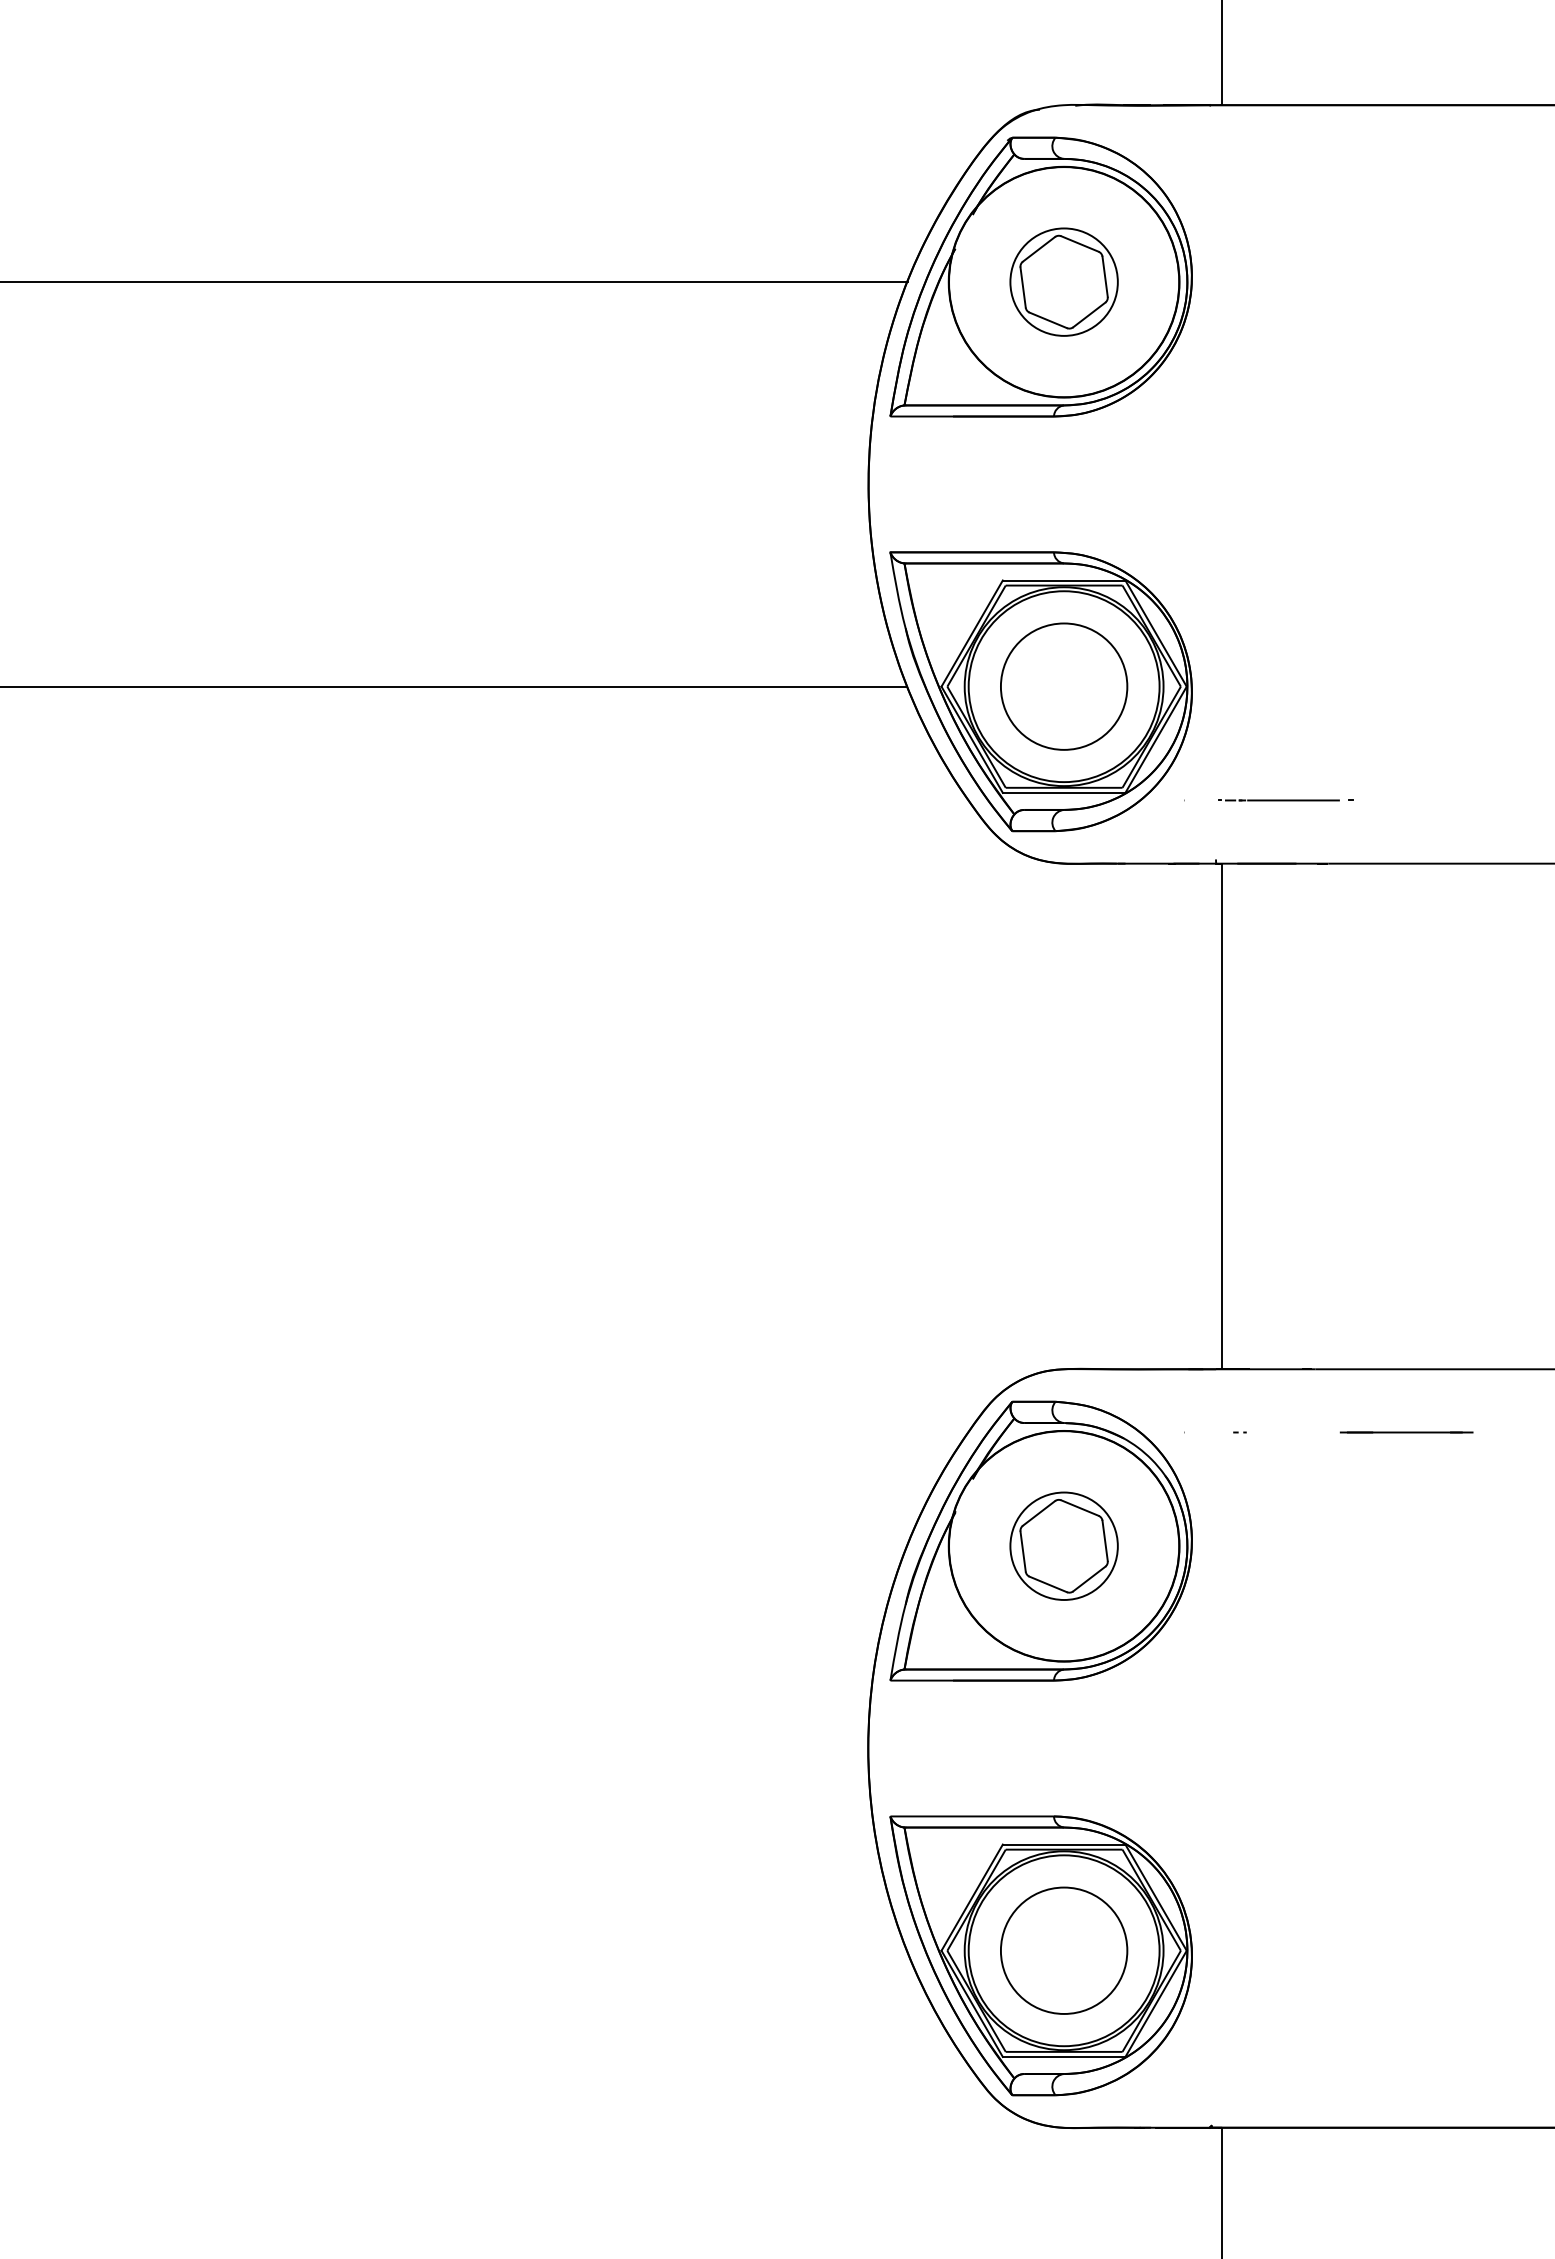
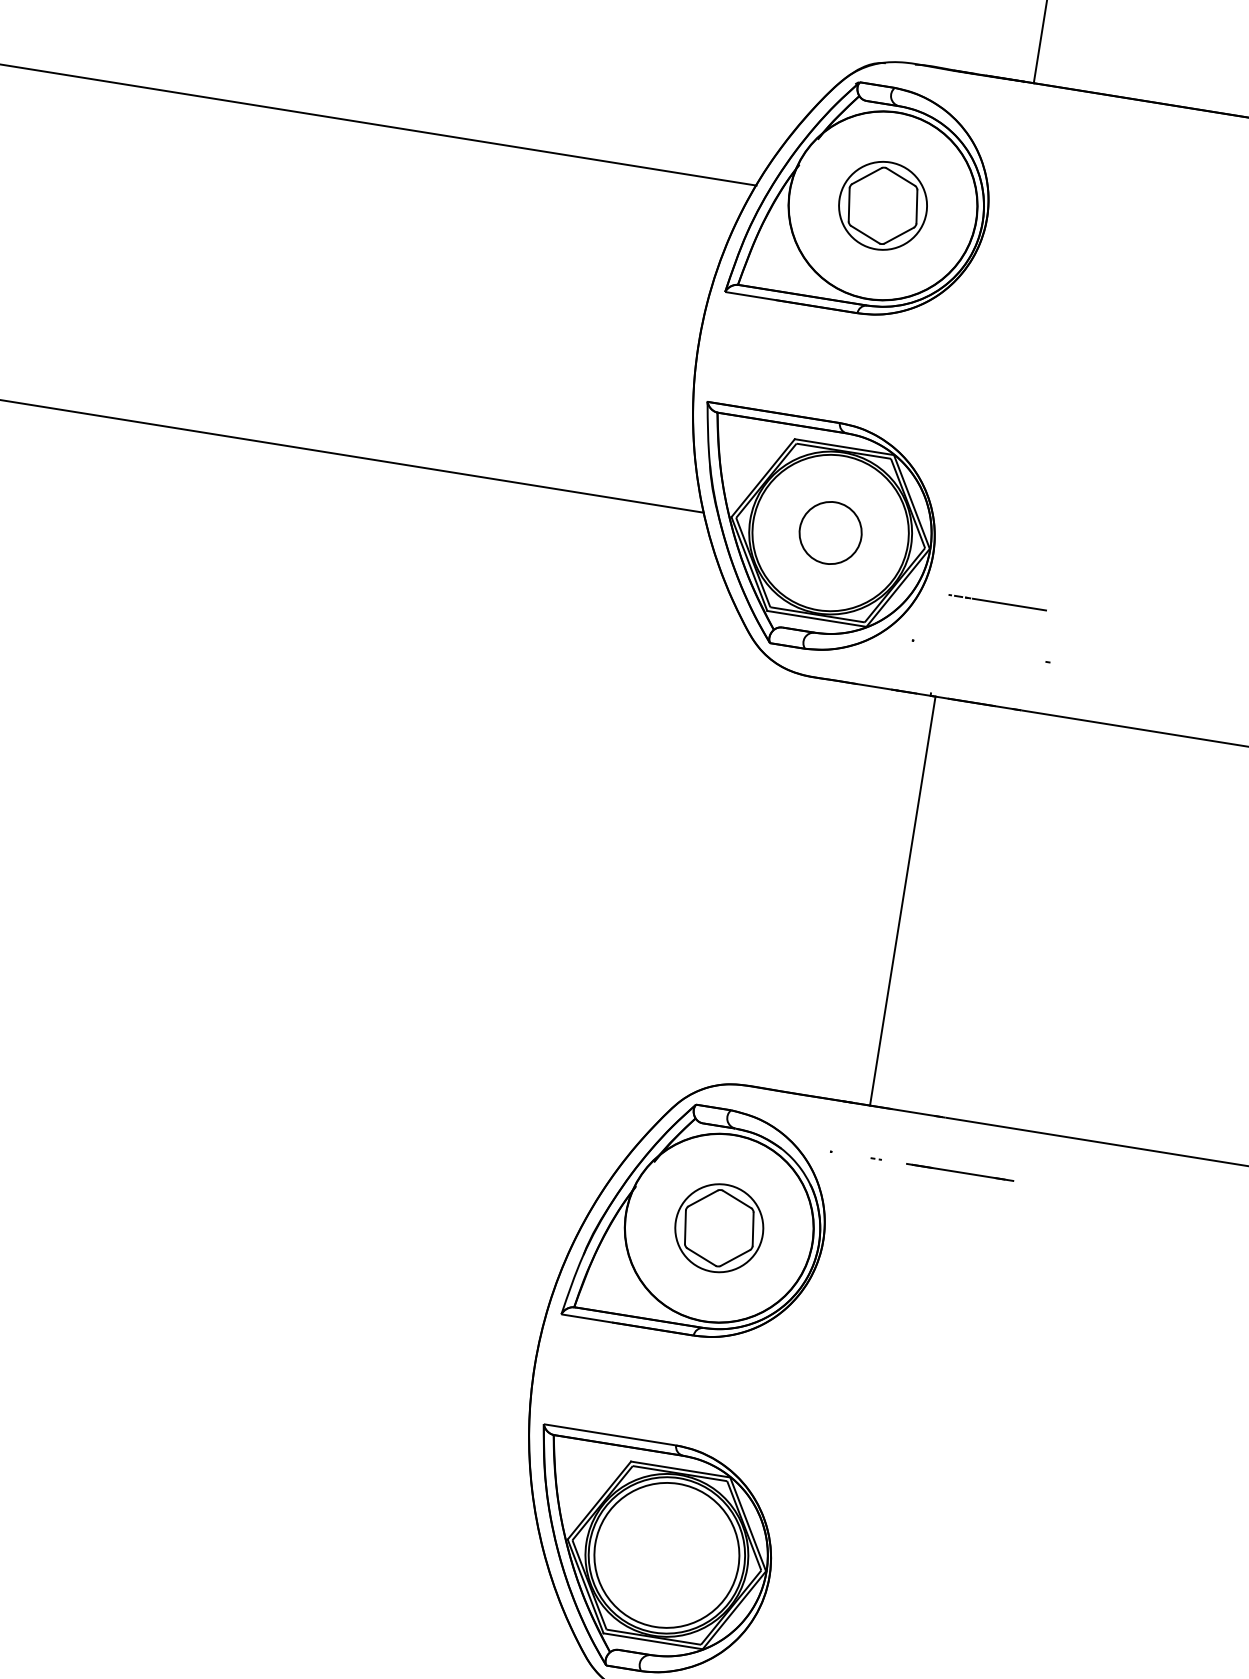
circle: (1063, 686) -> (830, 532), size x0.6
line: (1278, 800) -> (997, 602), moved
line: (1406, 1432) -> (959, 1172), moved
circle: (1063, 1950) -> (666, 1555), size x1.4

